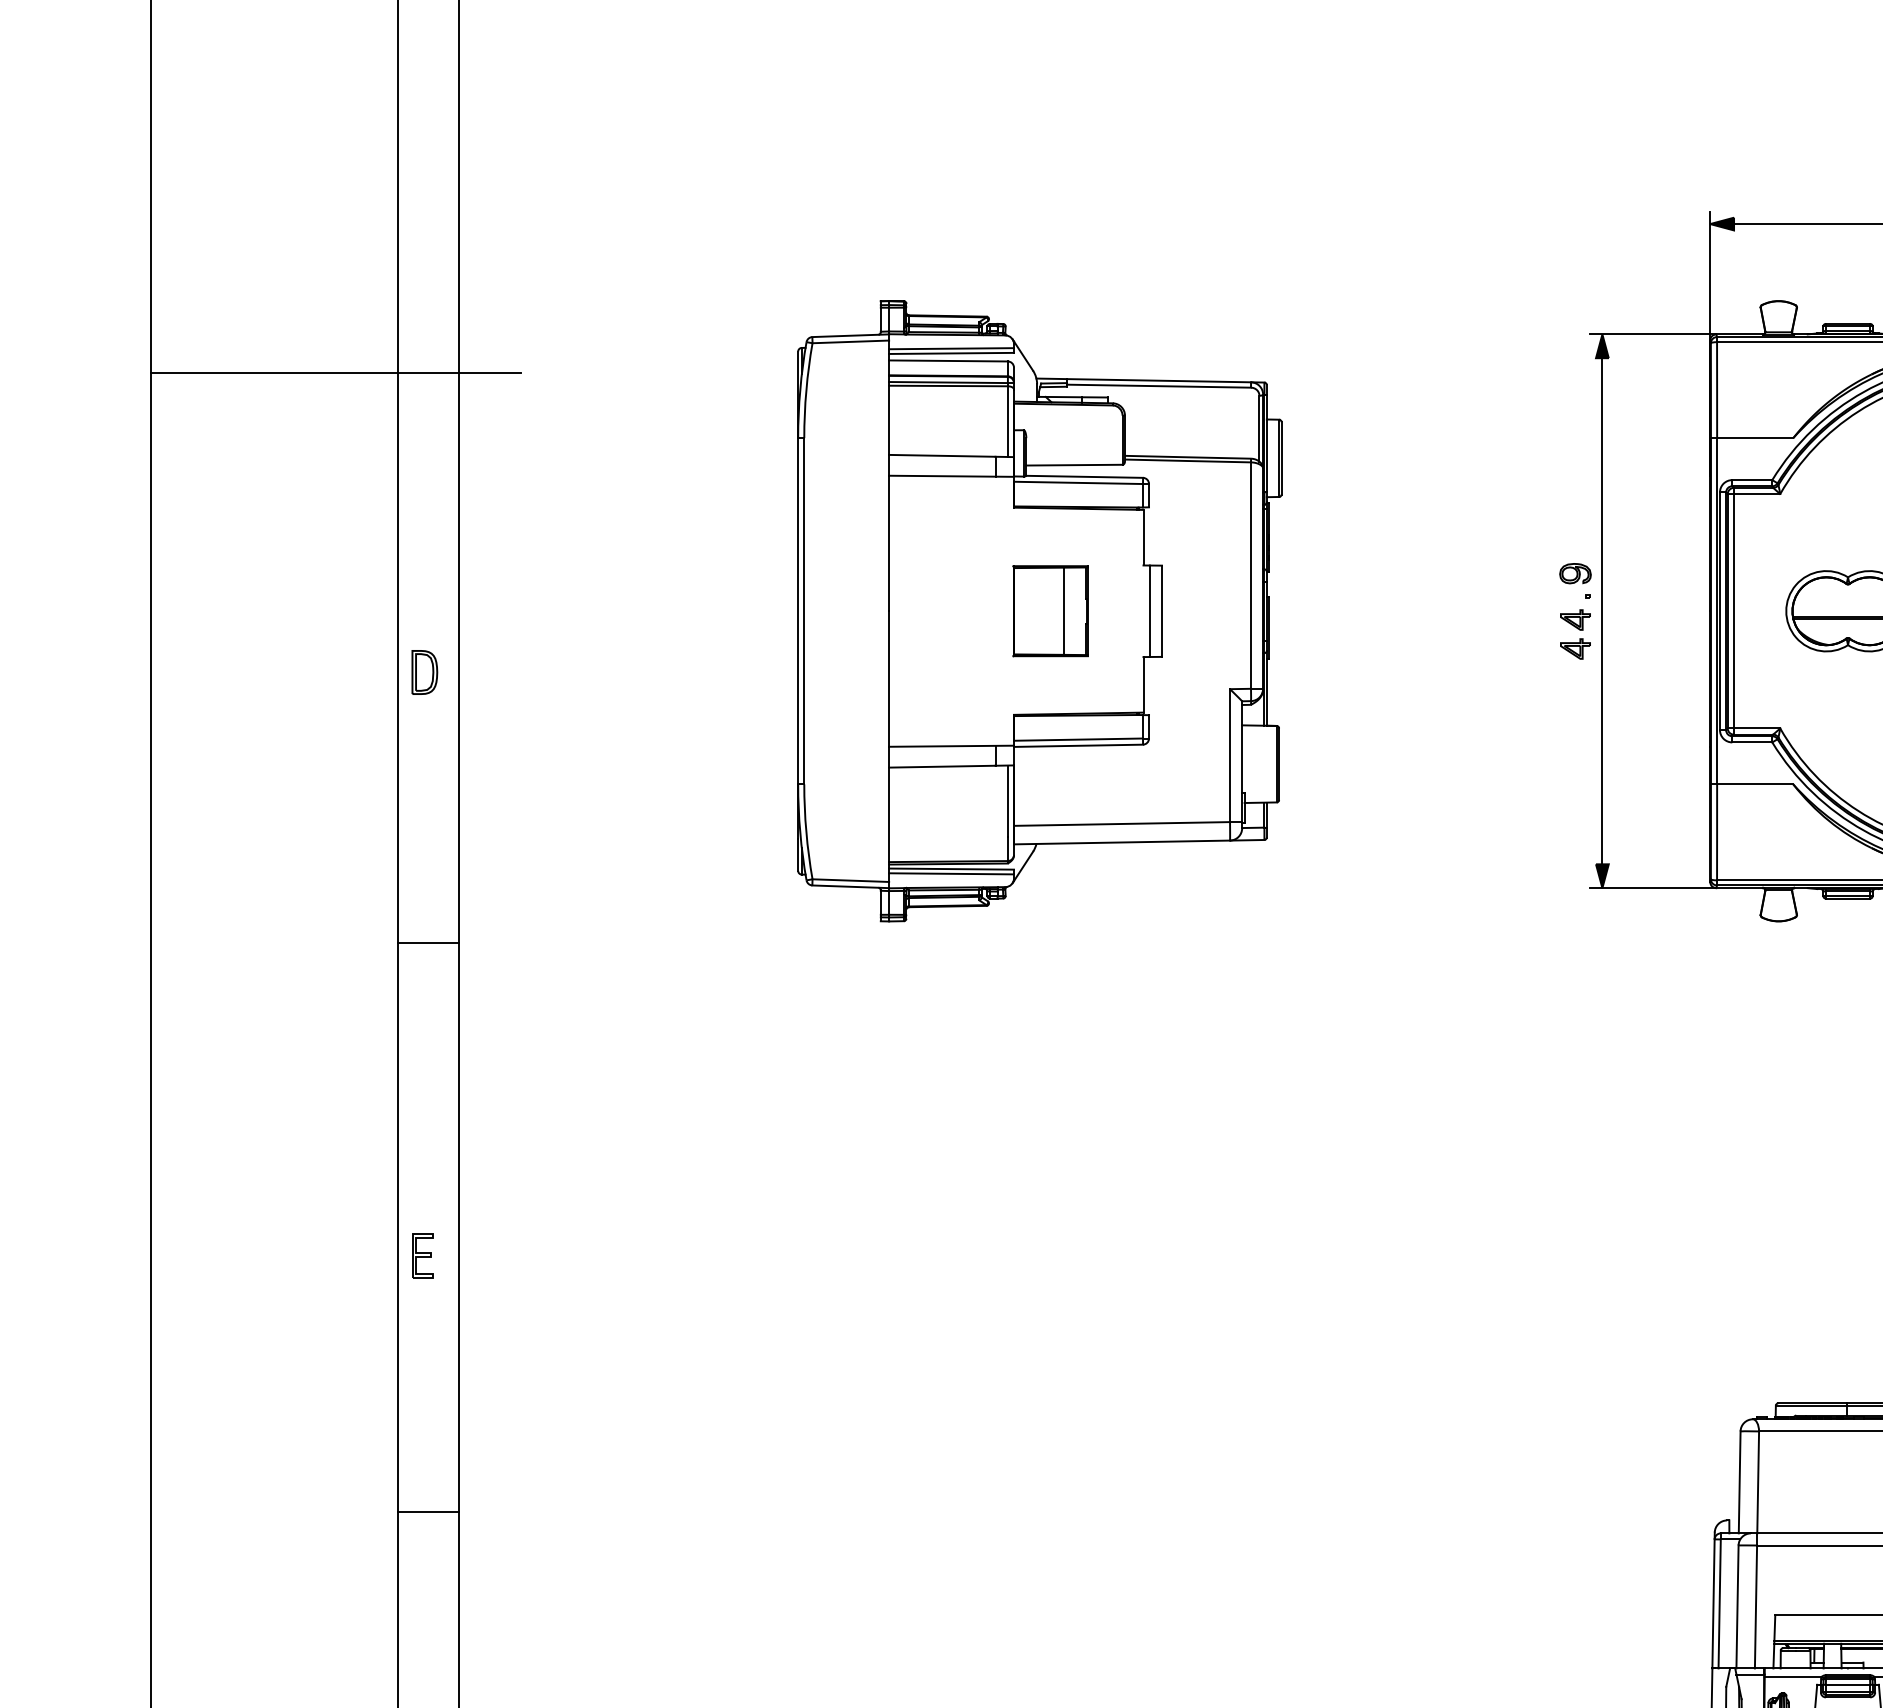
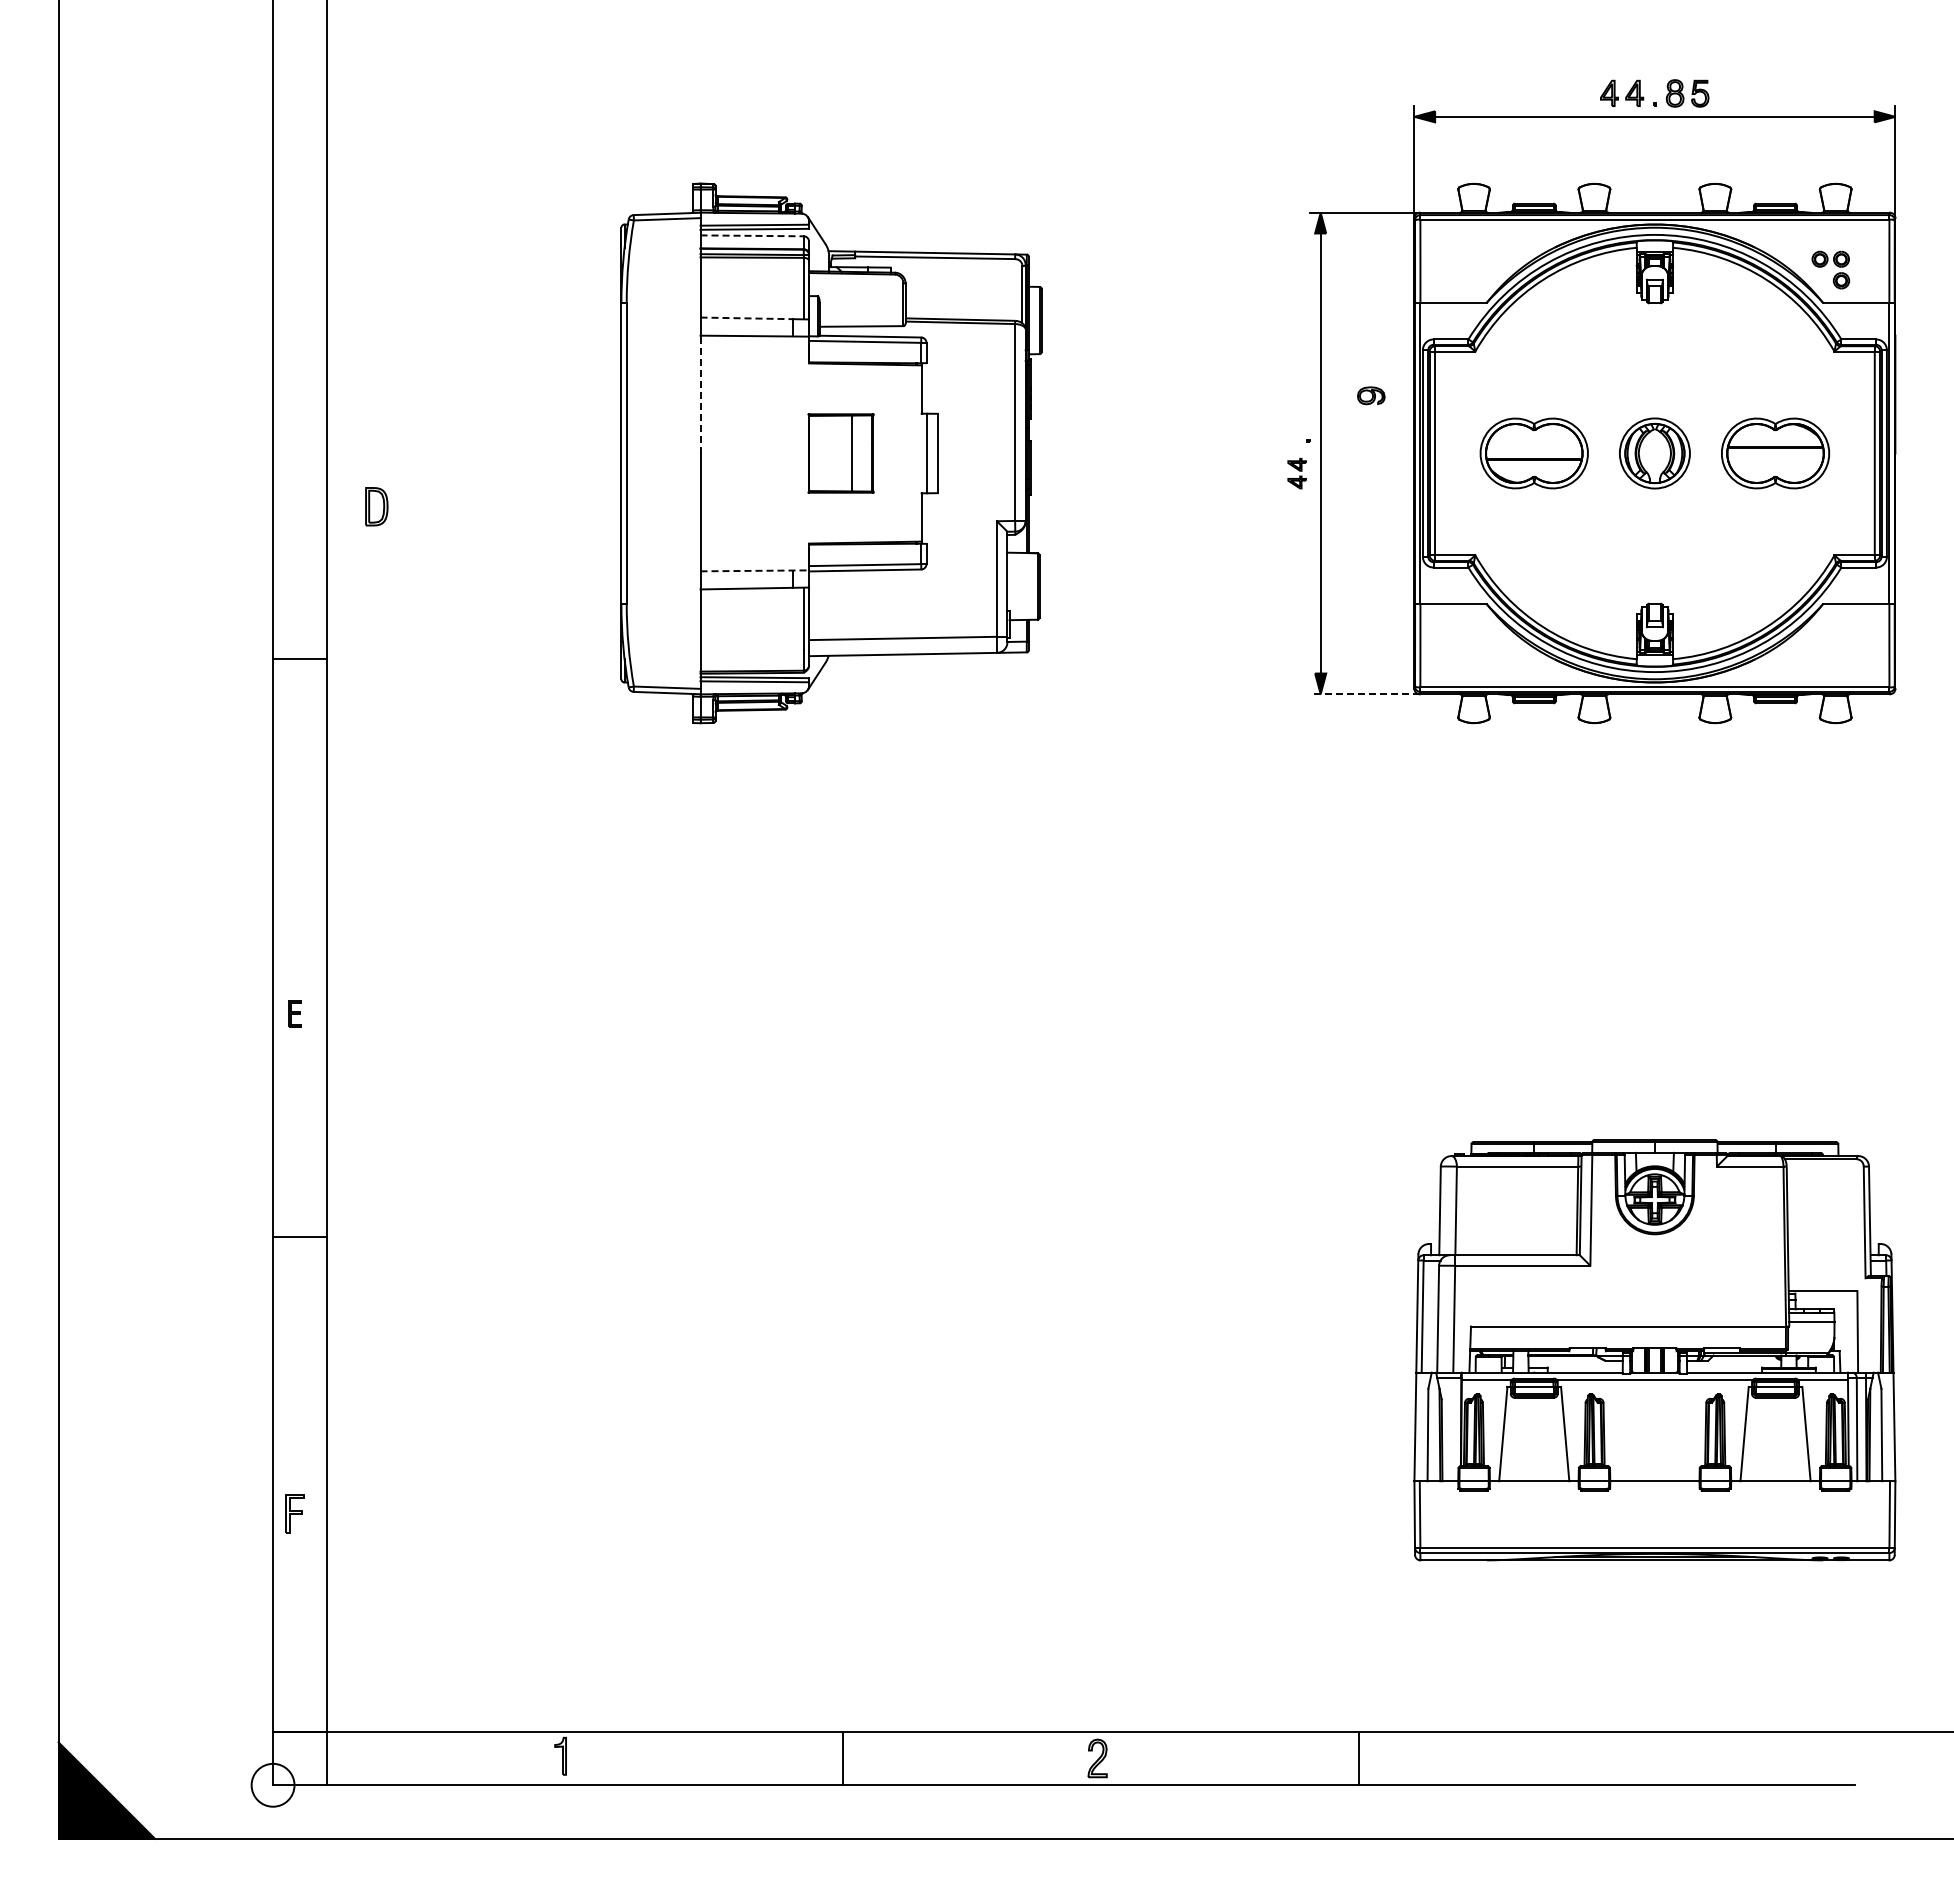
line: (948, 360) -> (752, 235), solid -> dashed
line: (335, 373) -> (219, 246), removed
line: (943, 455) -> (747, 318), solid -> dashed
line: (889, 543) -> (700, 394), solid -> dashed
part: (1575, 573) -> (1371, 395), moved
part: (1574, 634) -> (1296, 473), size x0.7
part: (424, 672) -> (376, 506), moved
line: (952, 745) -> (755, 570), solid -> dashed
line: (1652, 888) -> (1364, 694), solid -> dashed
line: (427, 942) -> (299, 658), moved
part: (422, 1255) -> (294, 1013), size x0.7

